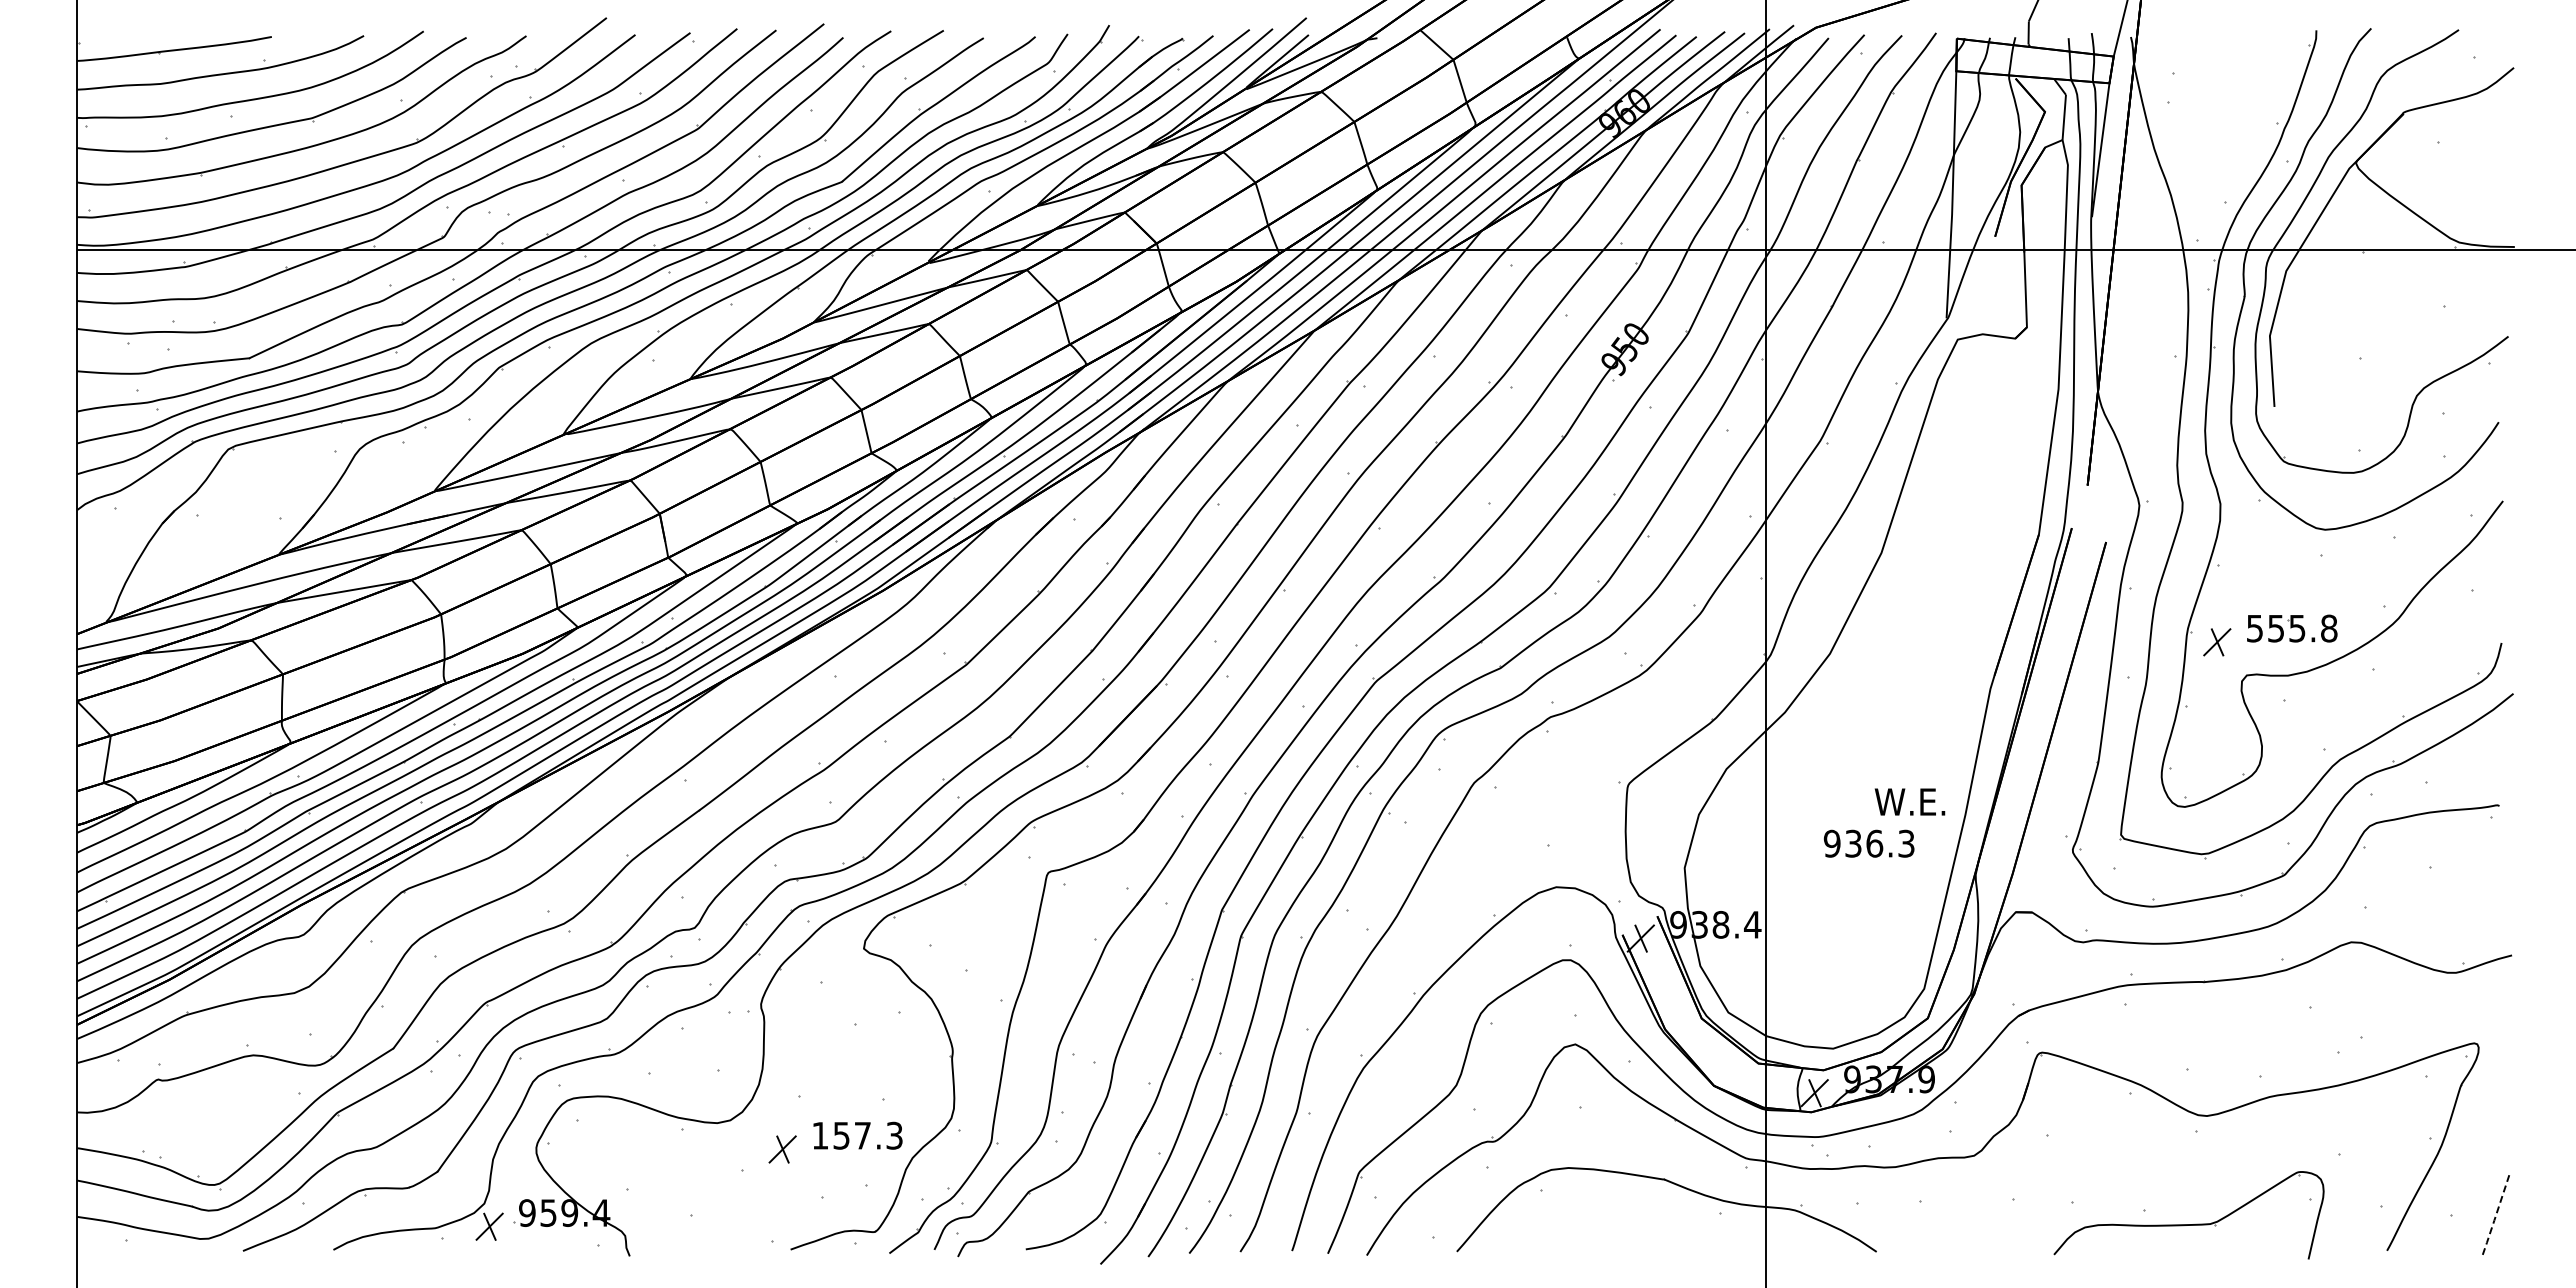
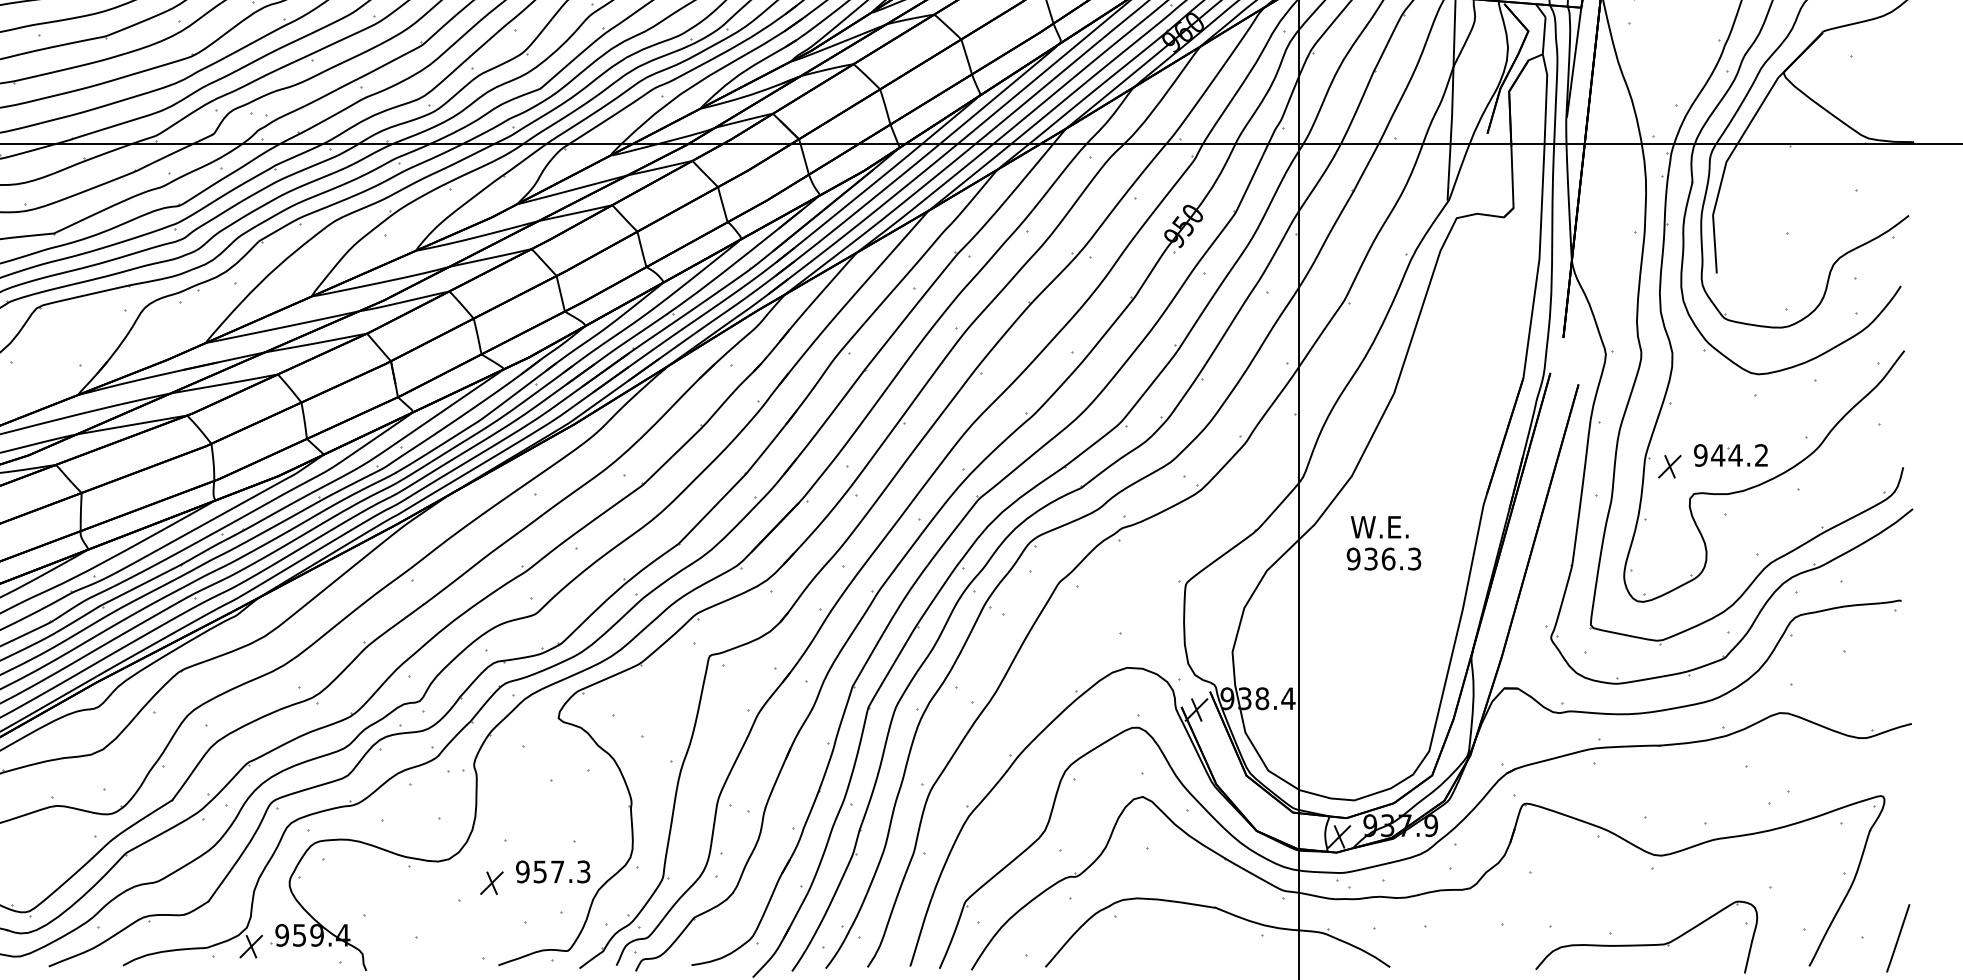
text: (2291, 628) -> (1730, 455), 555.8 -> 944.2
text: (1909, 801) -> (1379, 526), moved
text: (1869, 843) -> (1384, 558), moved
text: (820, 1135) -> (522, 871), 157.3 -> 957.3
line: (2495, 1218) -> (1898, 939), dashed -> solid

